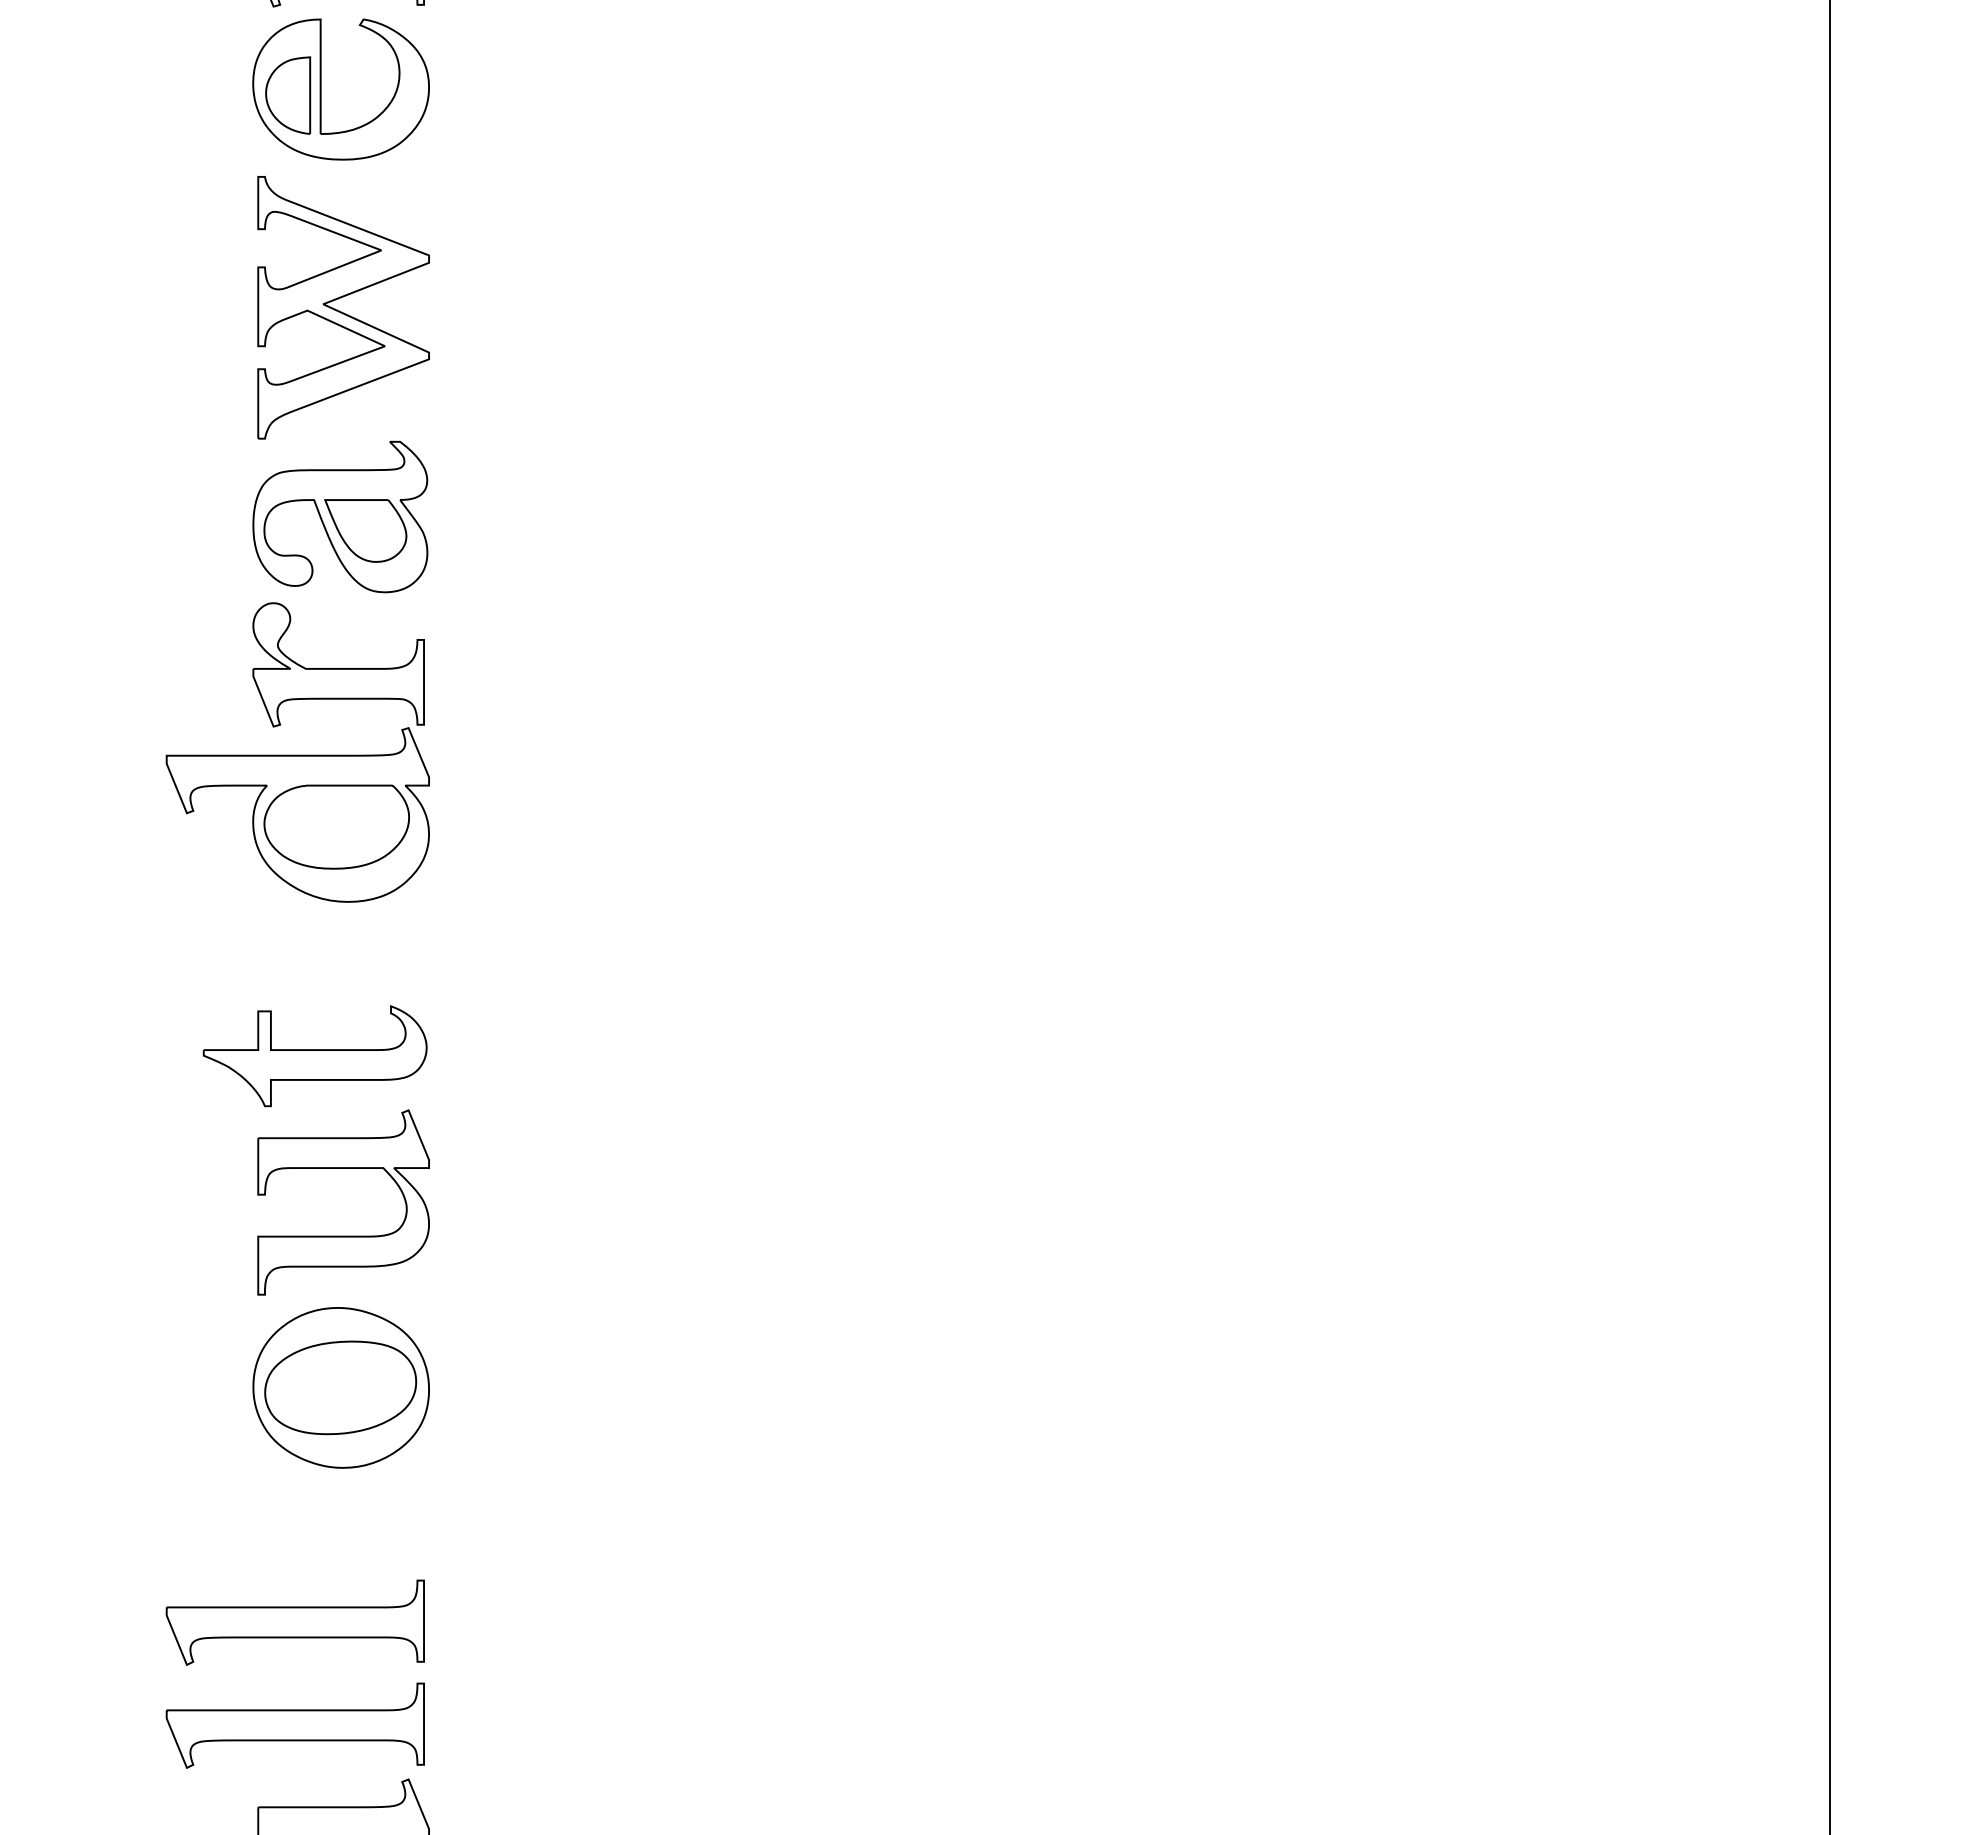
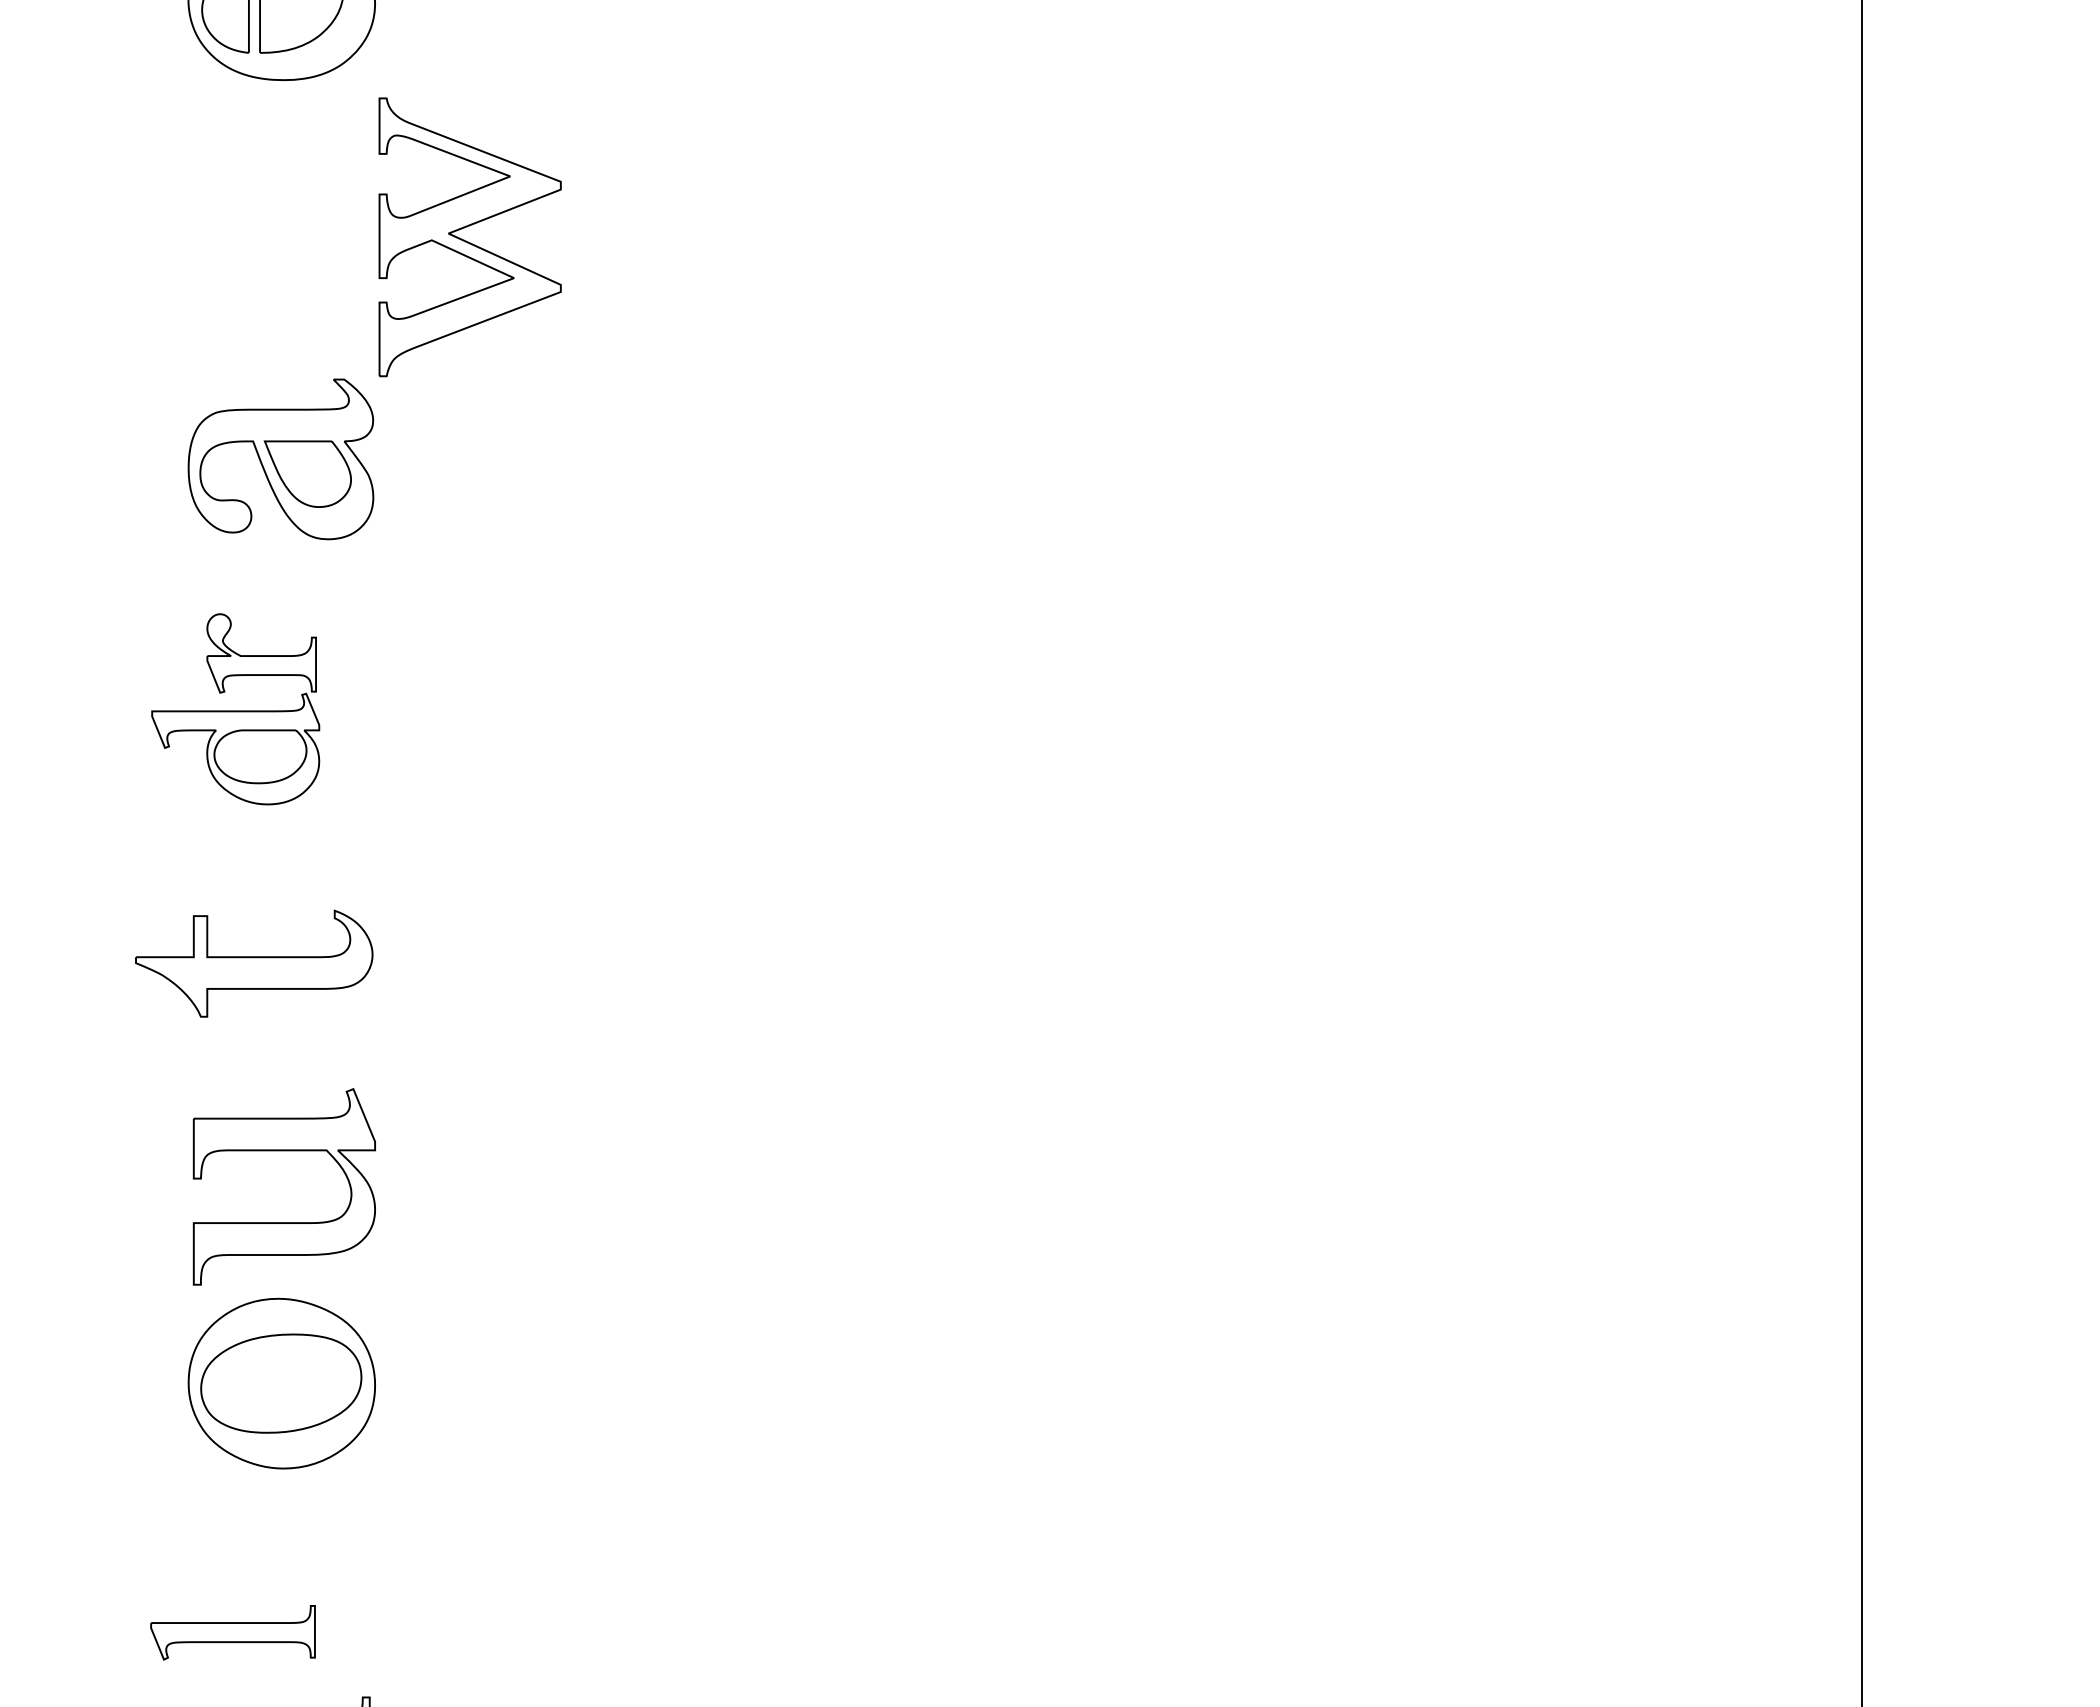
part: (343, 307) -> (470, 237), moved
part: (297, 752) -> (235, 709), size x0.6
part: (314, 1056) -> (253, 964), moved
part: (294, 1622) -> (232, 1632), size x0.6

